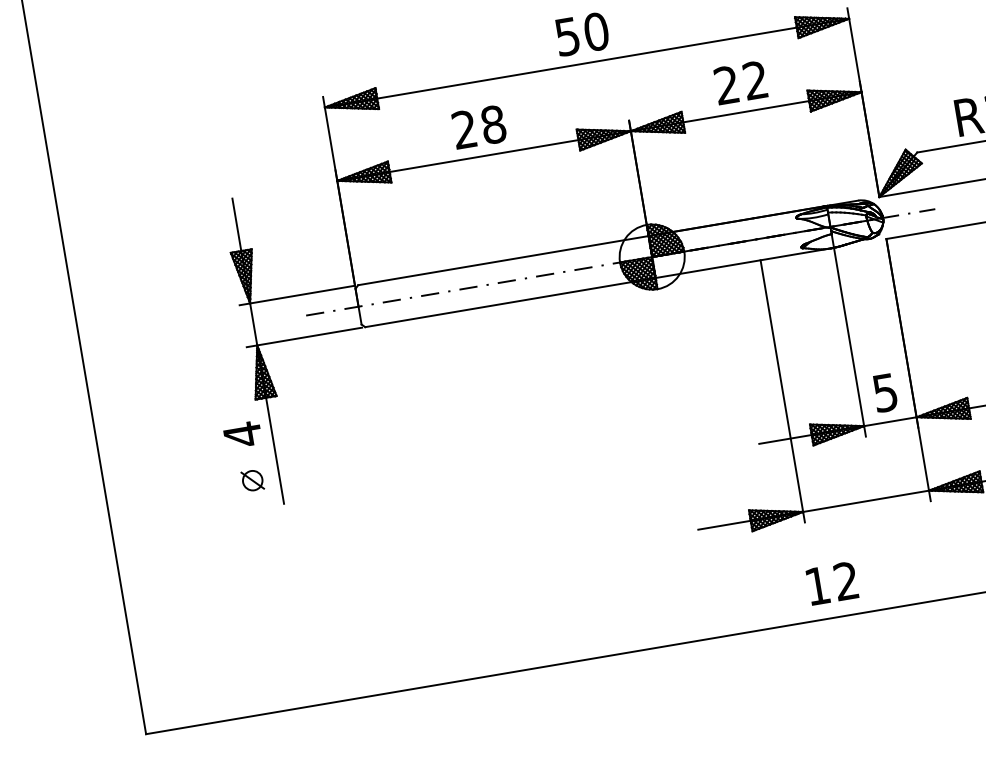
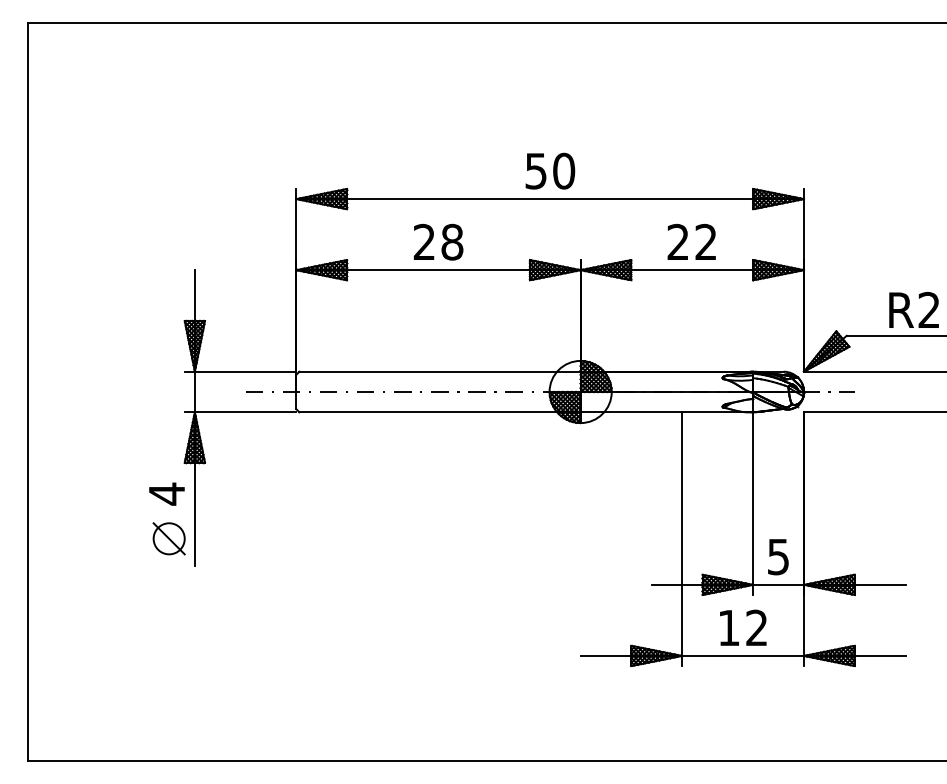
part: (252, 480) -> (168, 538), size x1.67
text: (832, 583) -> (743, 627), moved

